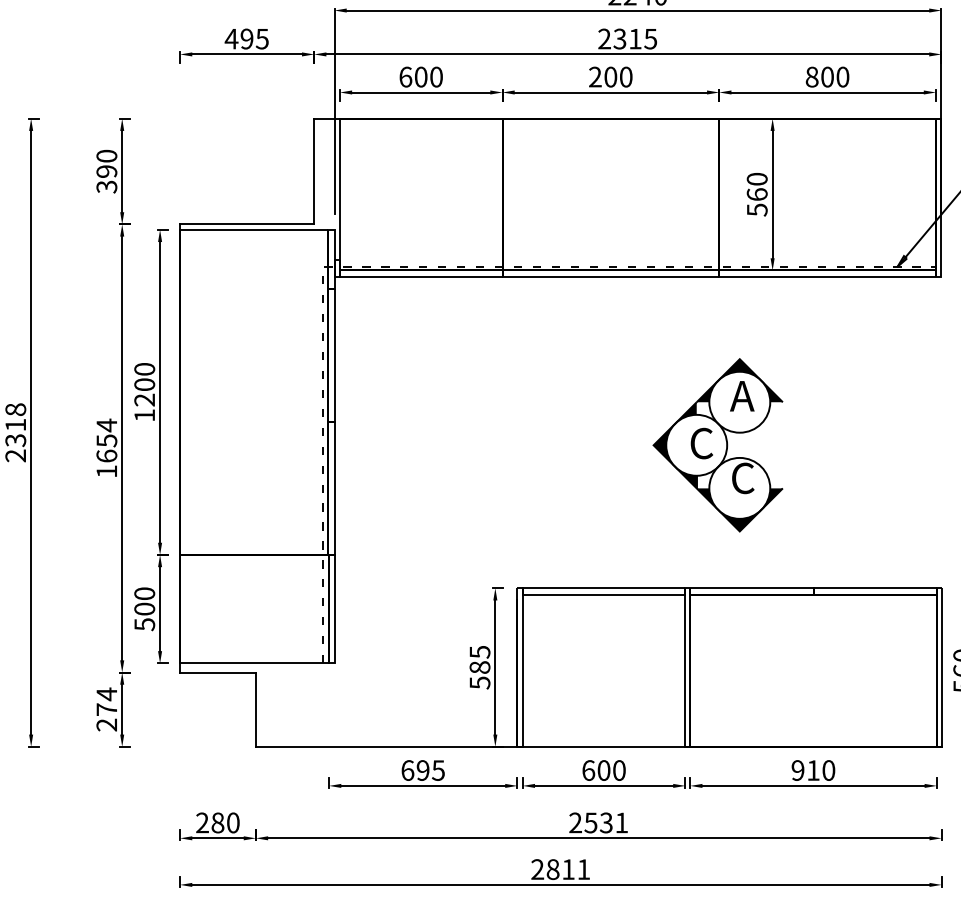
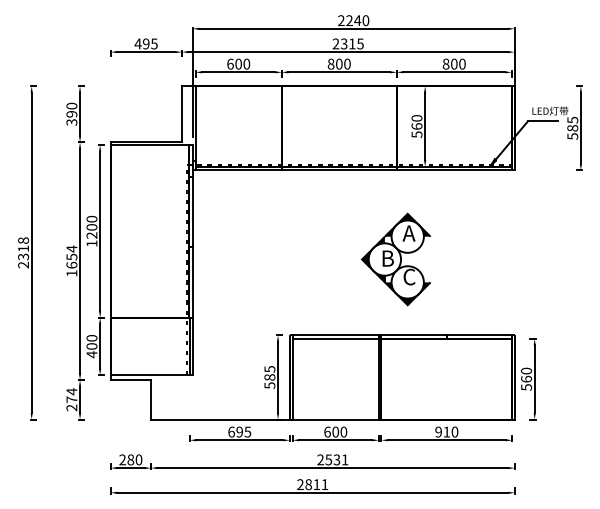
text: (594, 75) -> (330, 63), 200 -> 800
text: (701, 443) -> (387, 258), C -> B
text: (143, 624) -> (91, 354), 500 -> 400

